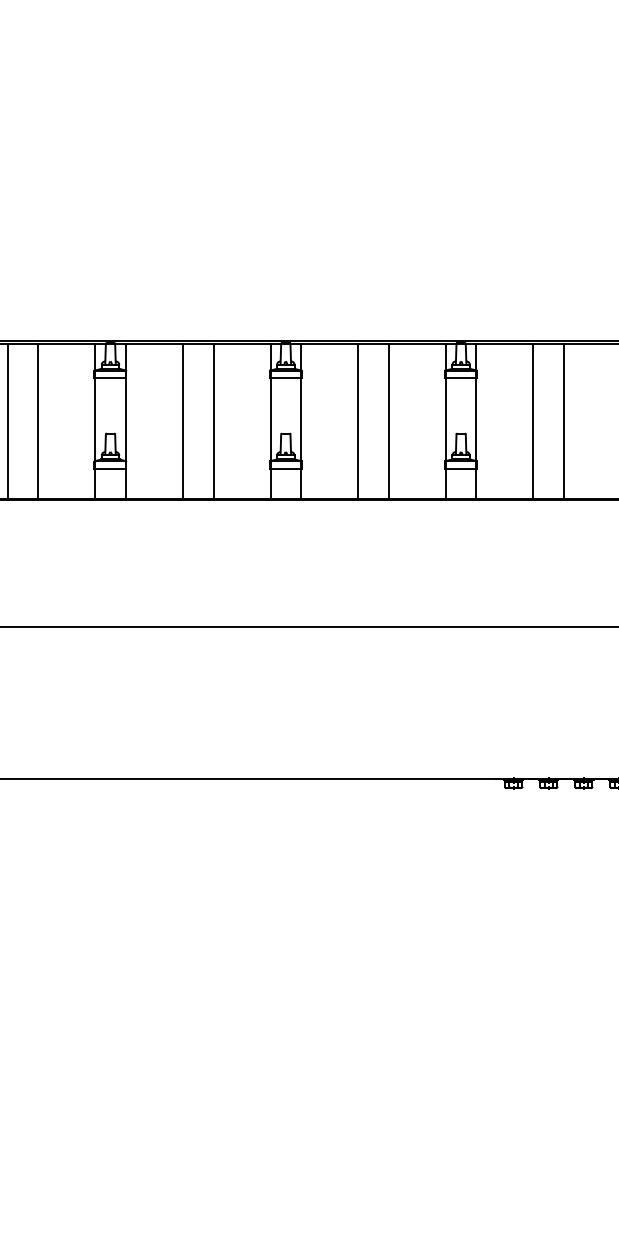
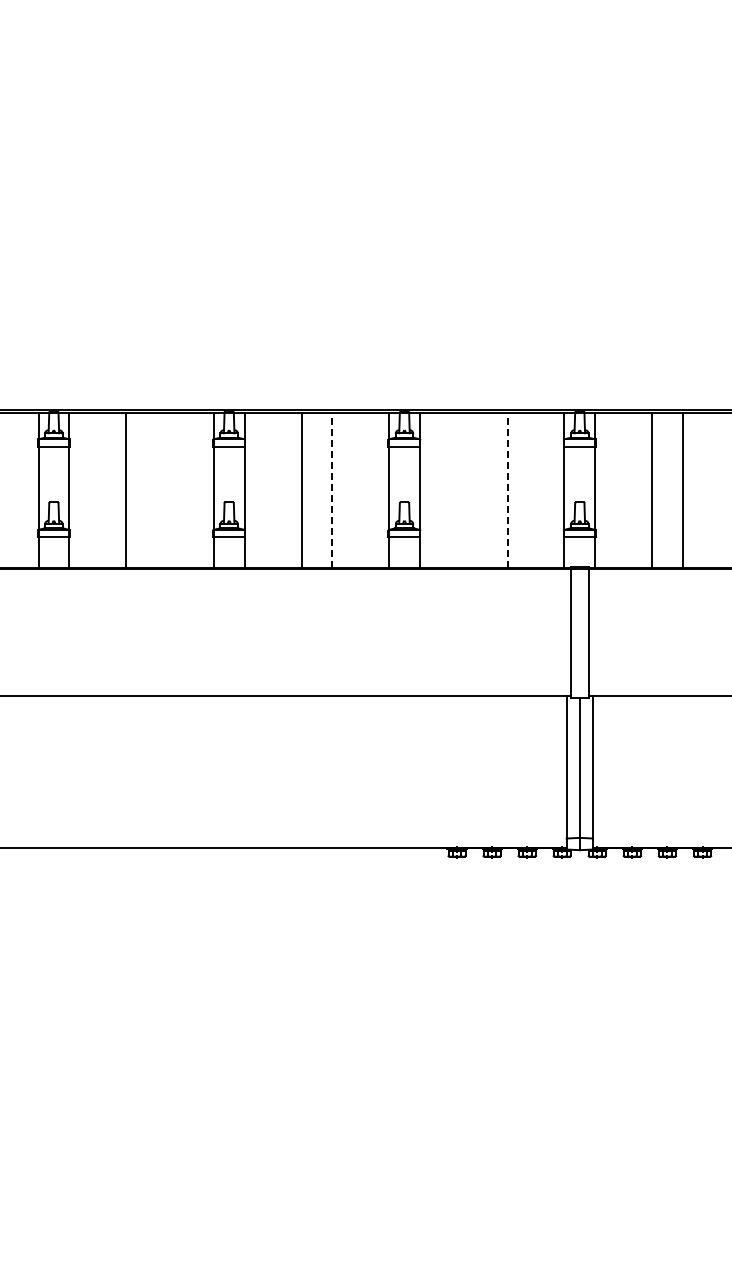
line: (213, 421) -> (156, 490), removed
line: (389, 421) -> (332, 490), solid -> dashed
line: (533, 421) -> (476, 490), removed
line: (564, 421) -> (507, 490), solid -> dashed

